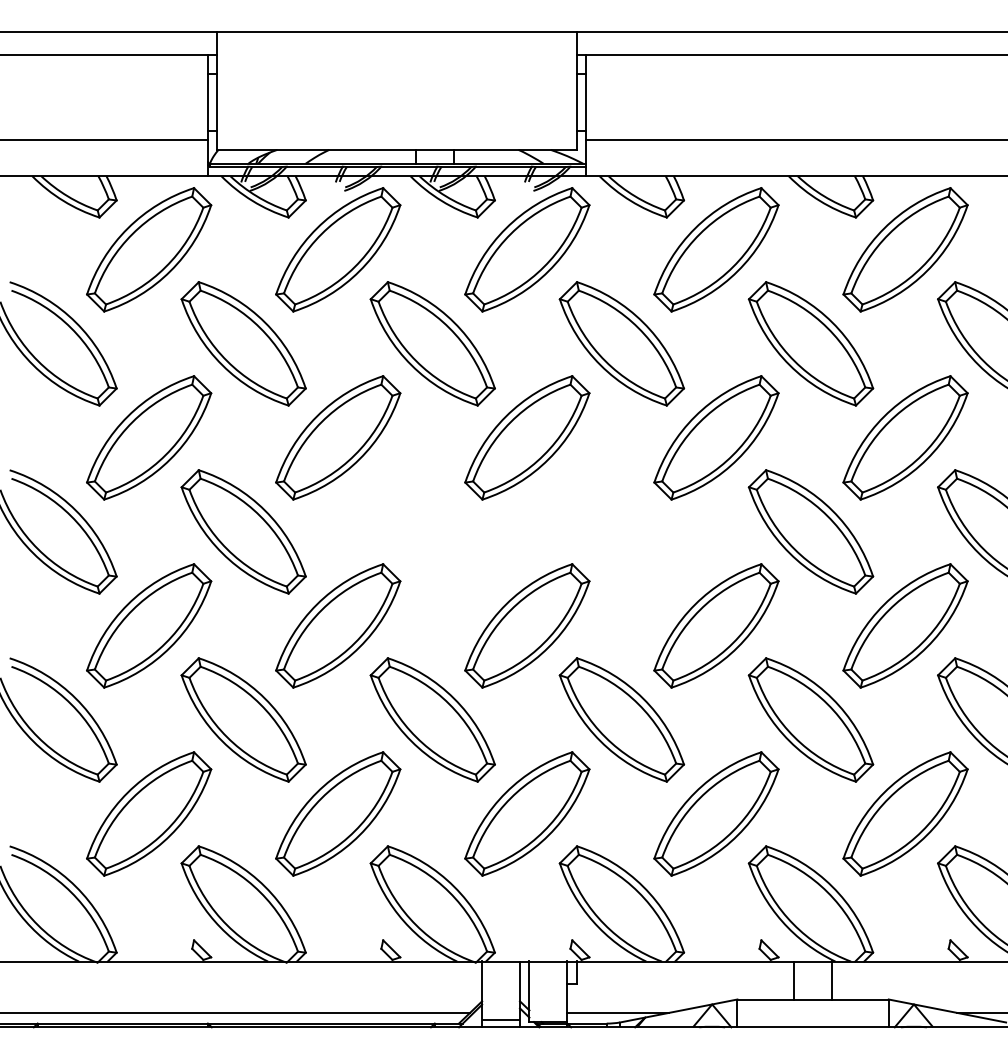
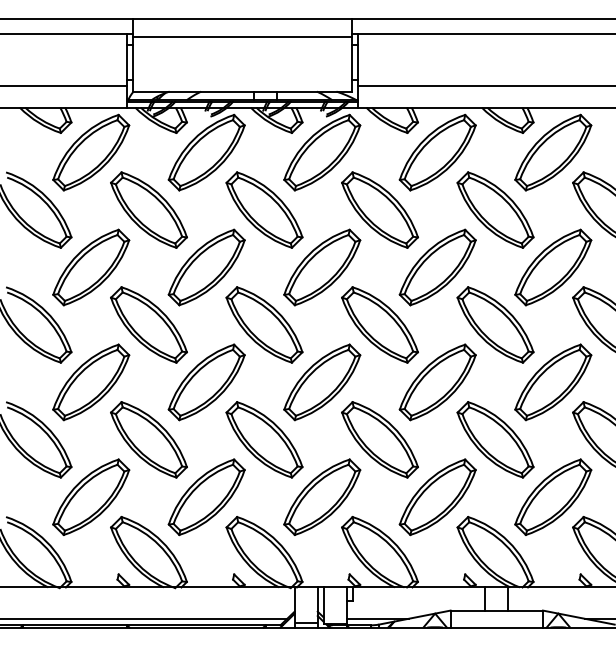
line: (396, 61) -> (242, 37), added
part: (432, 531) -> (264, 324), added
part: (621, 531) -> (379, 324), added

